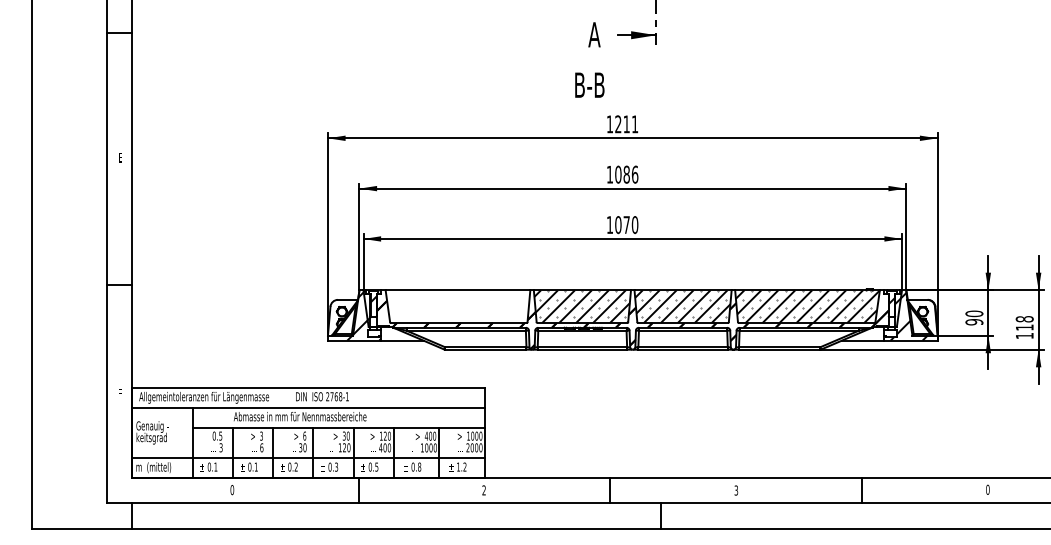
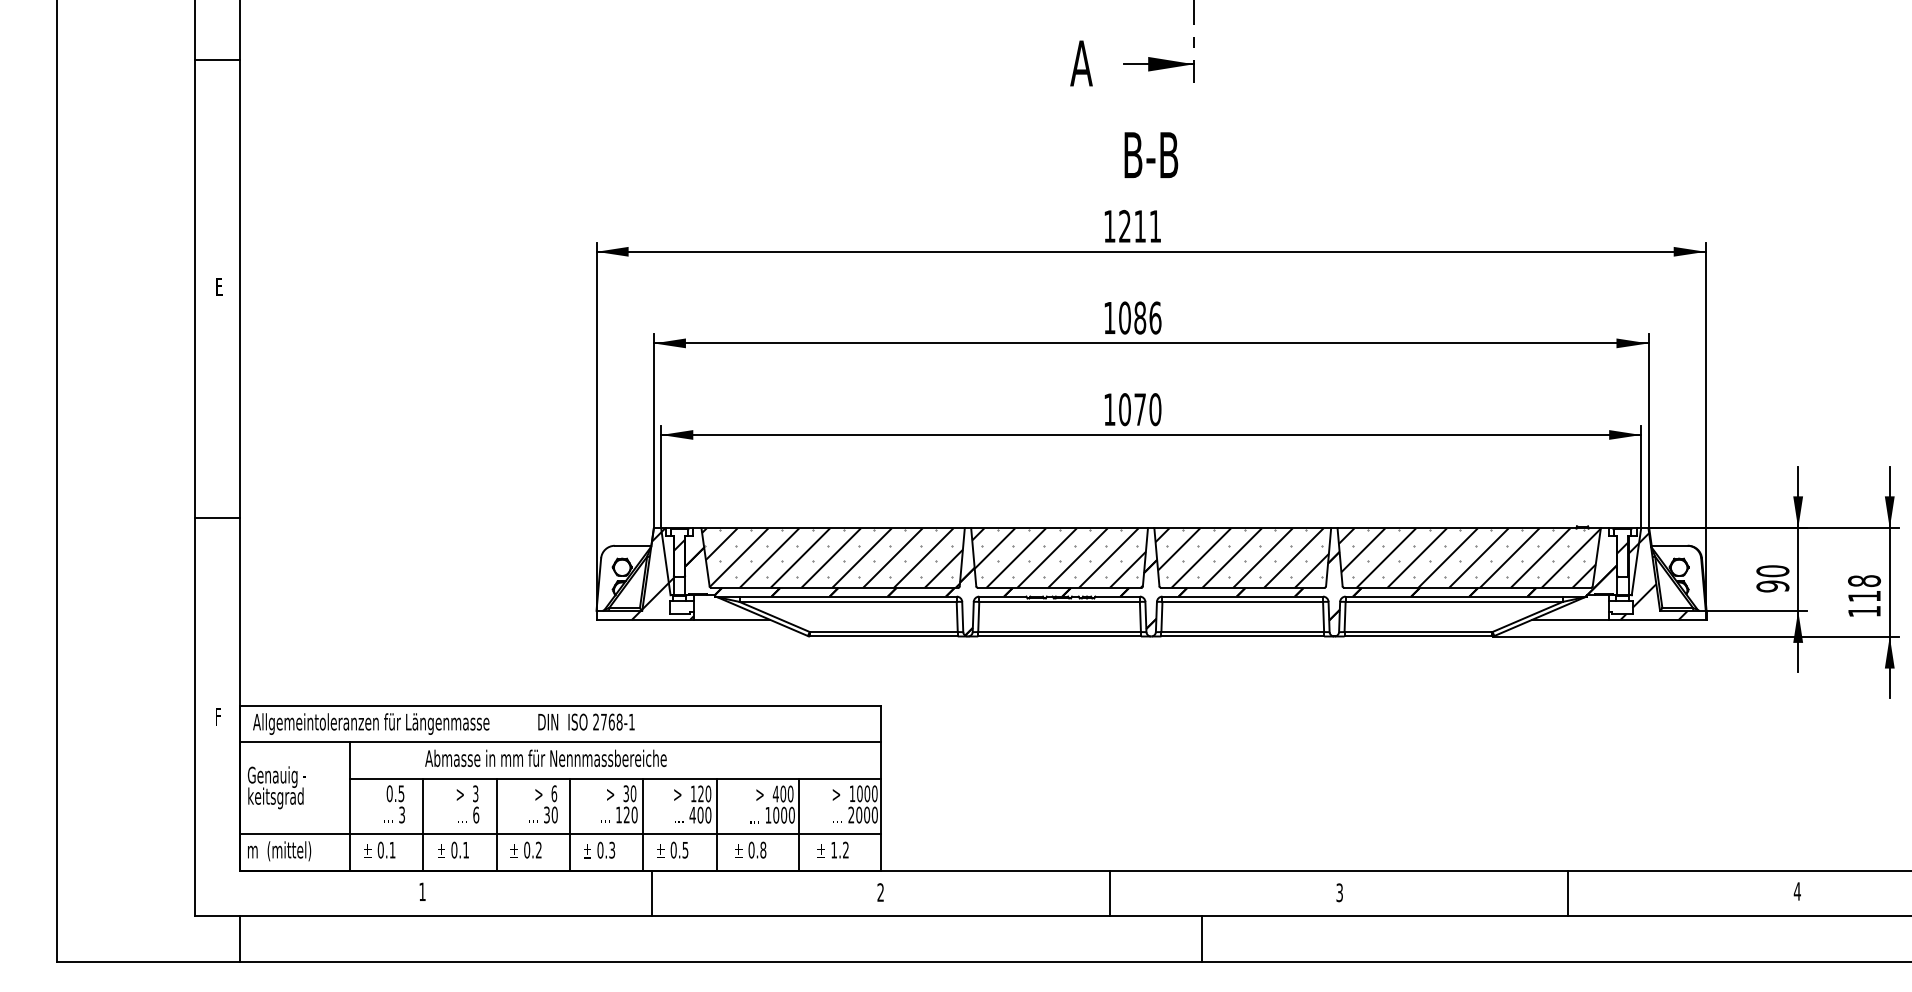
text: (589, 84) -> (1150, 153), moved
hatch: (457, 306) -> (832, 557), added
text: (987, 489) -> (1796, 890), 0 -> 4
text: (232, 490) -> (422, 892), 0 -> 1

